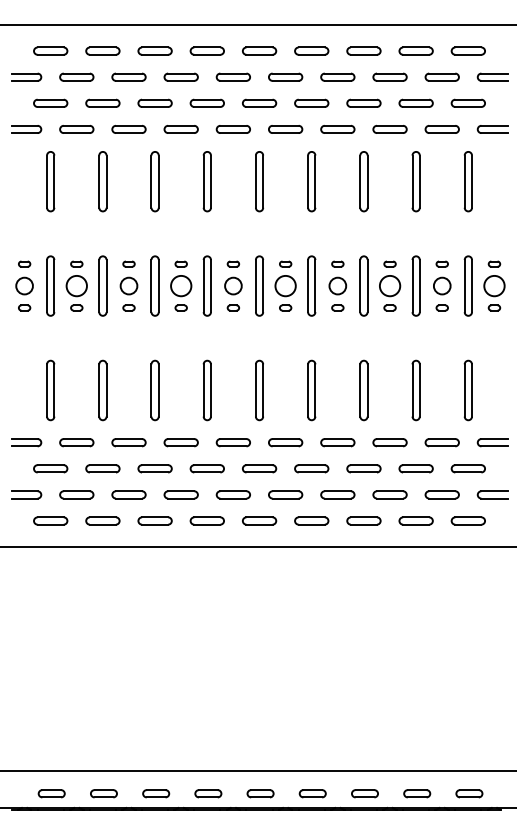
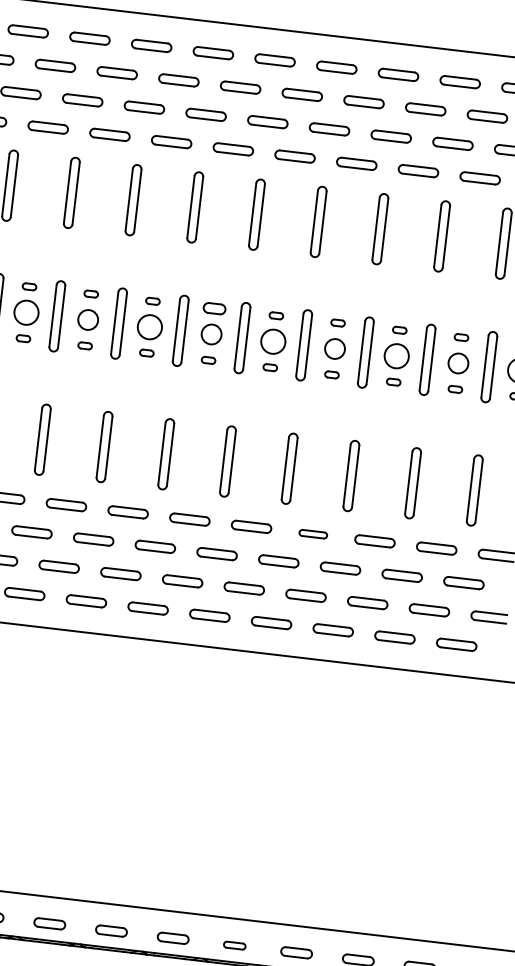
part: (233, 263) -> (214, 307), size x1.6
part: (337, 442) -> (312, 533), size x0.7
part: (312, 793) -> (234, 945), size x0.7

